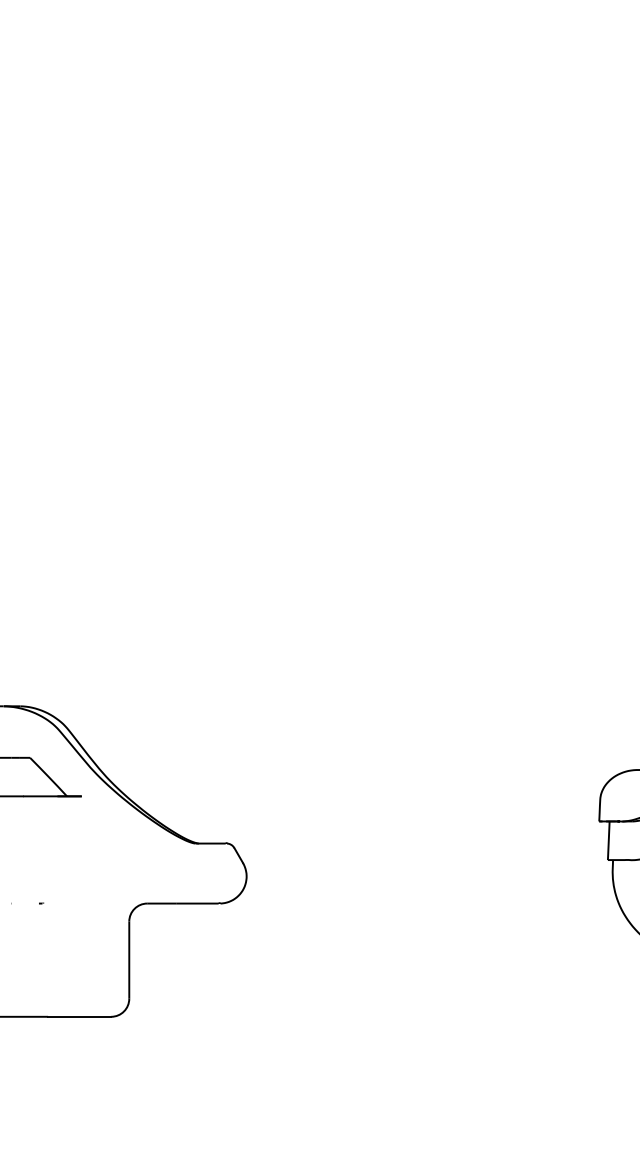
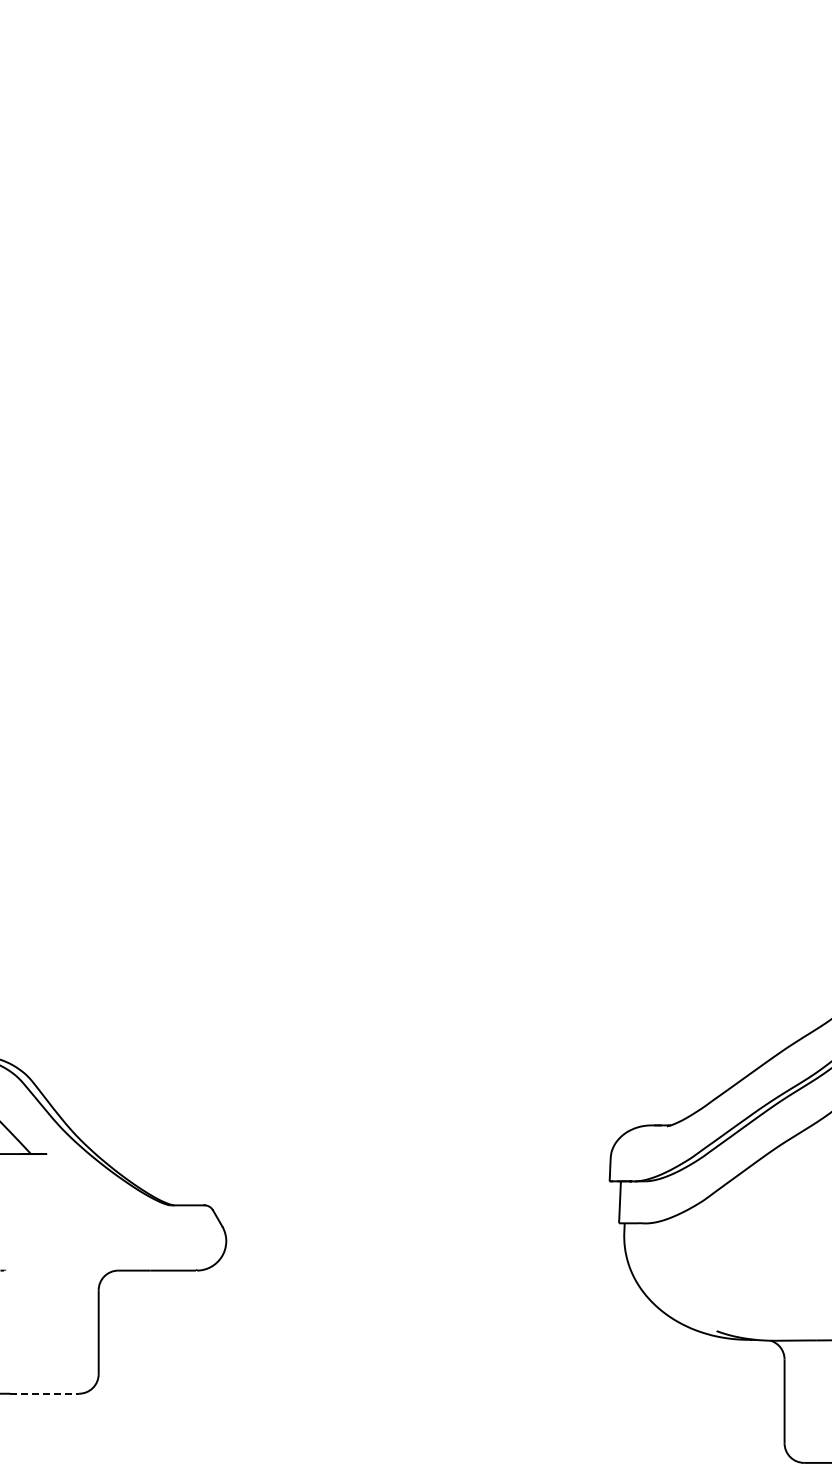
line: (80, 1016) -> (45, 1393), solid -> dashed

